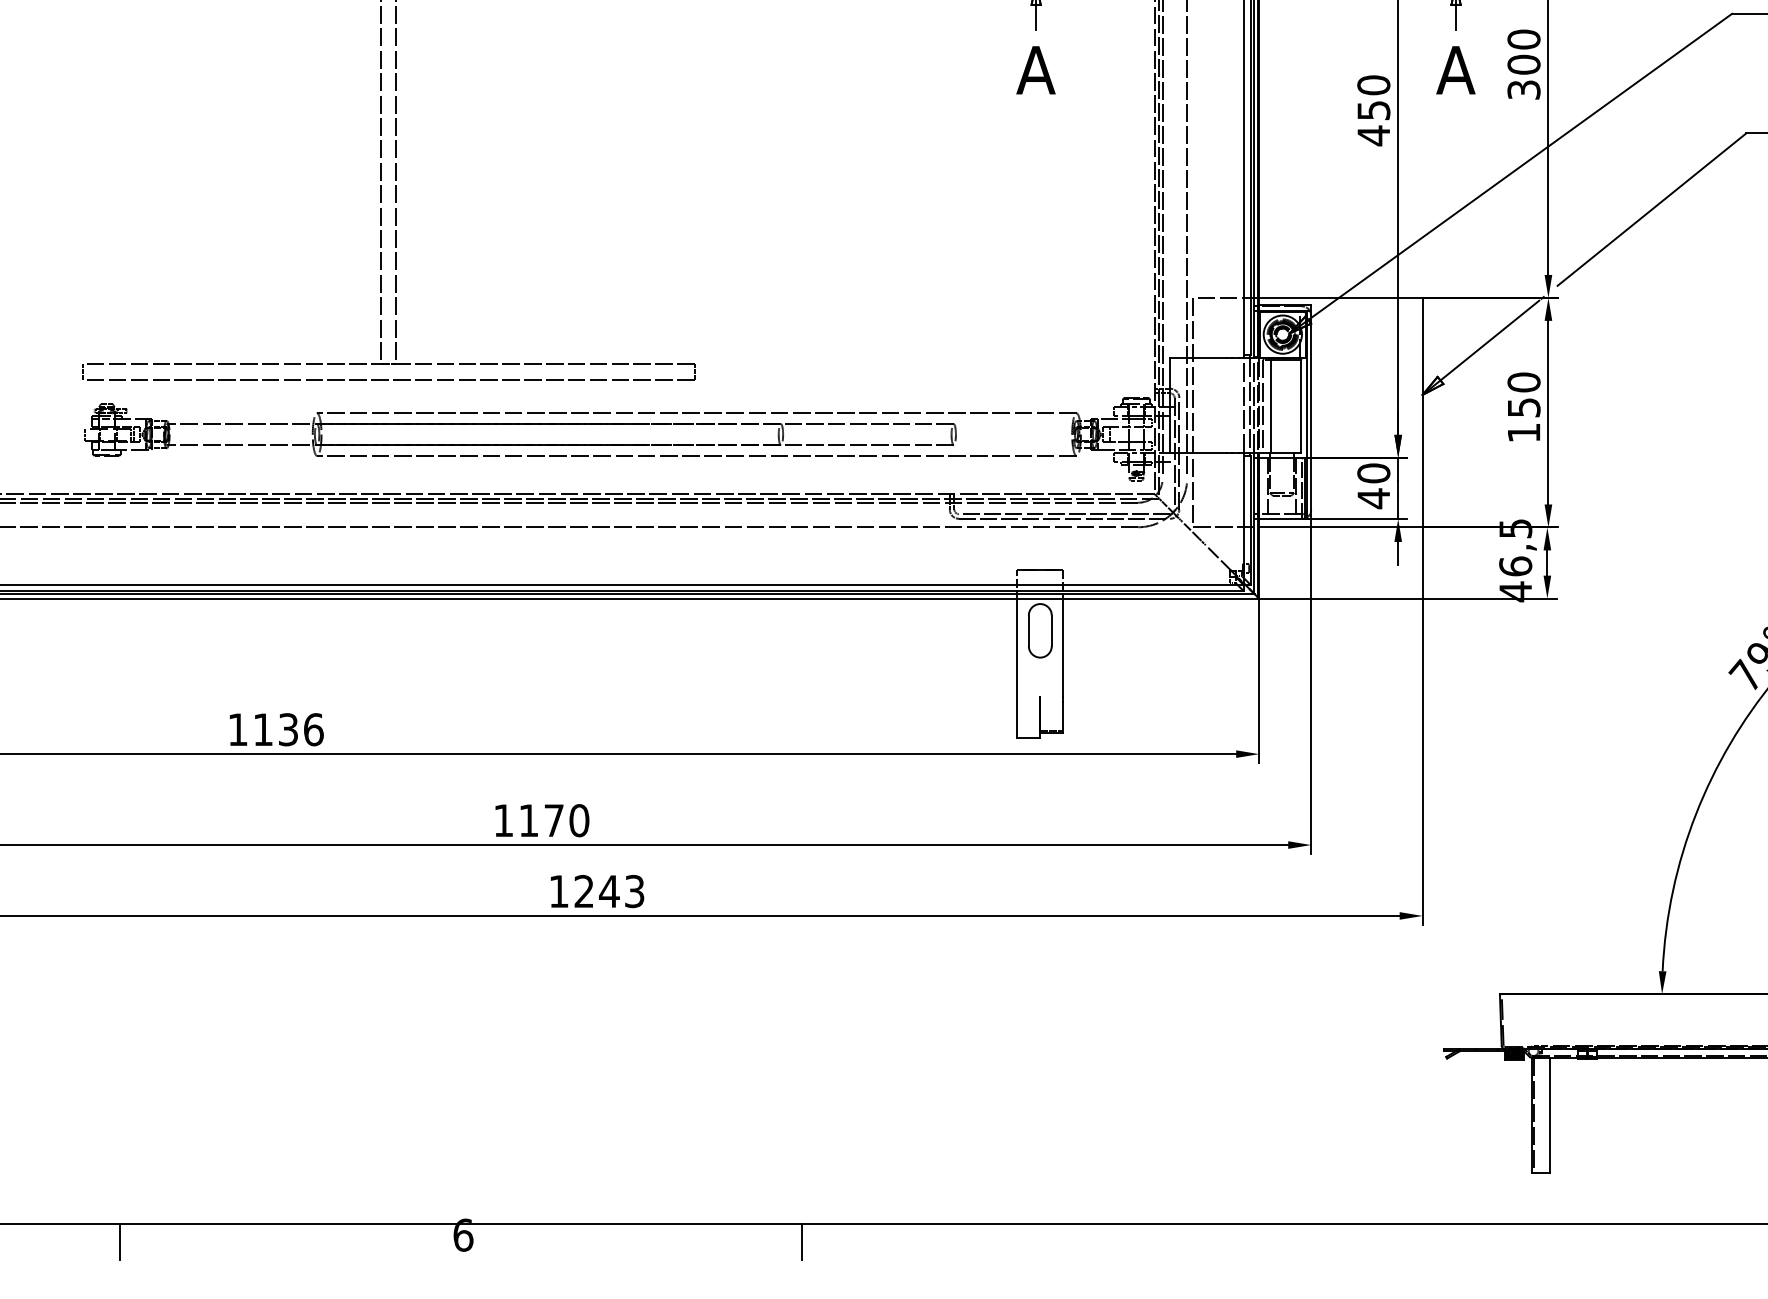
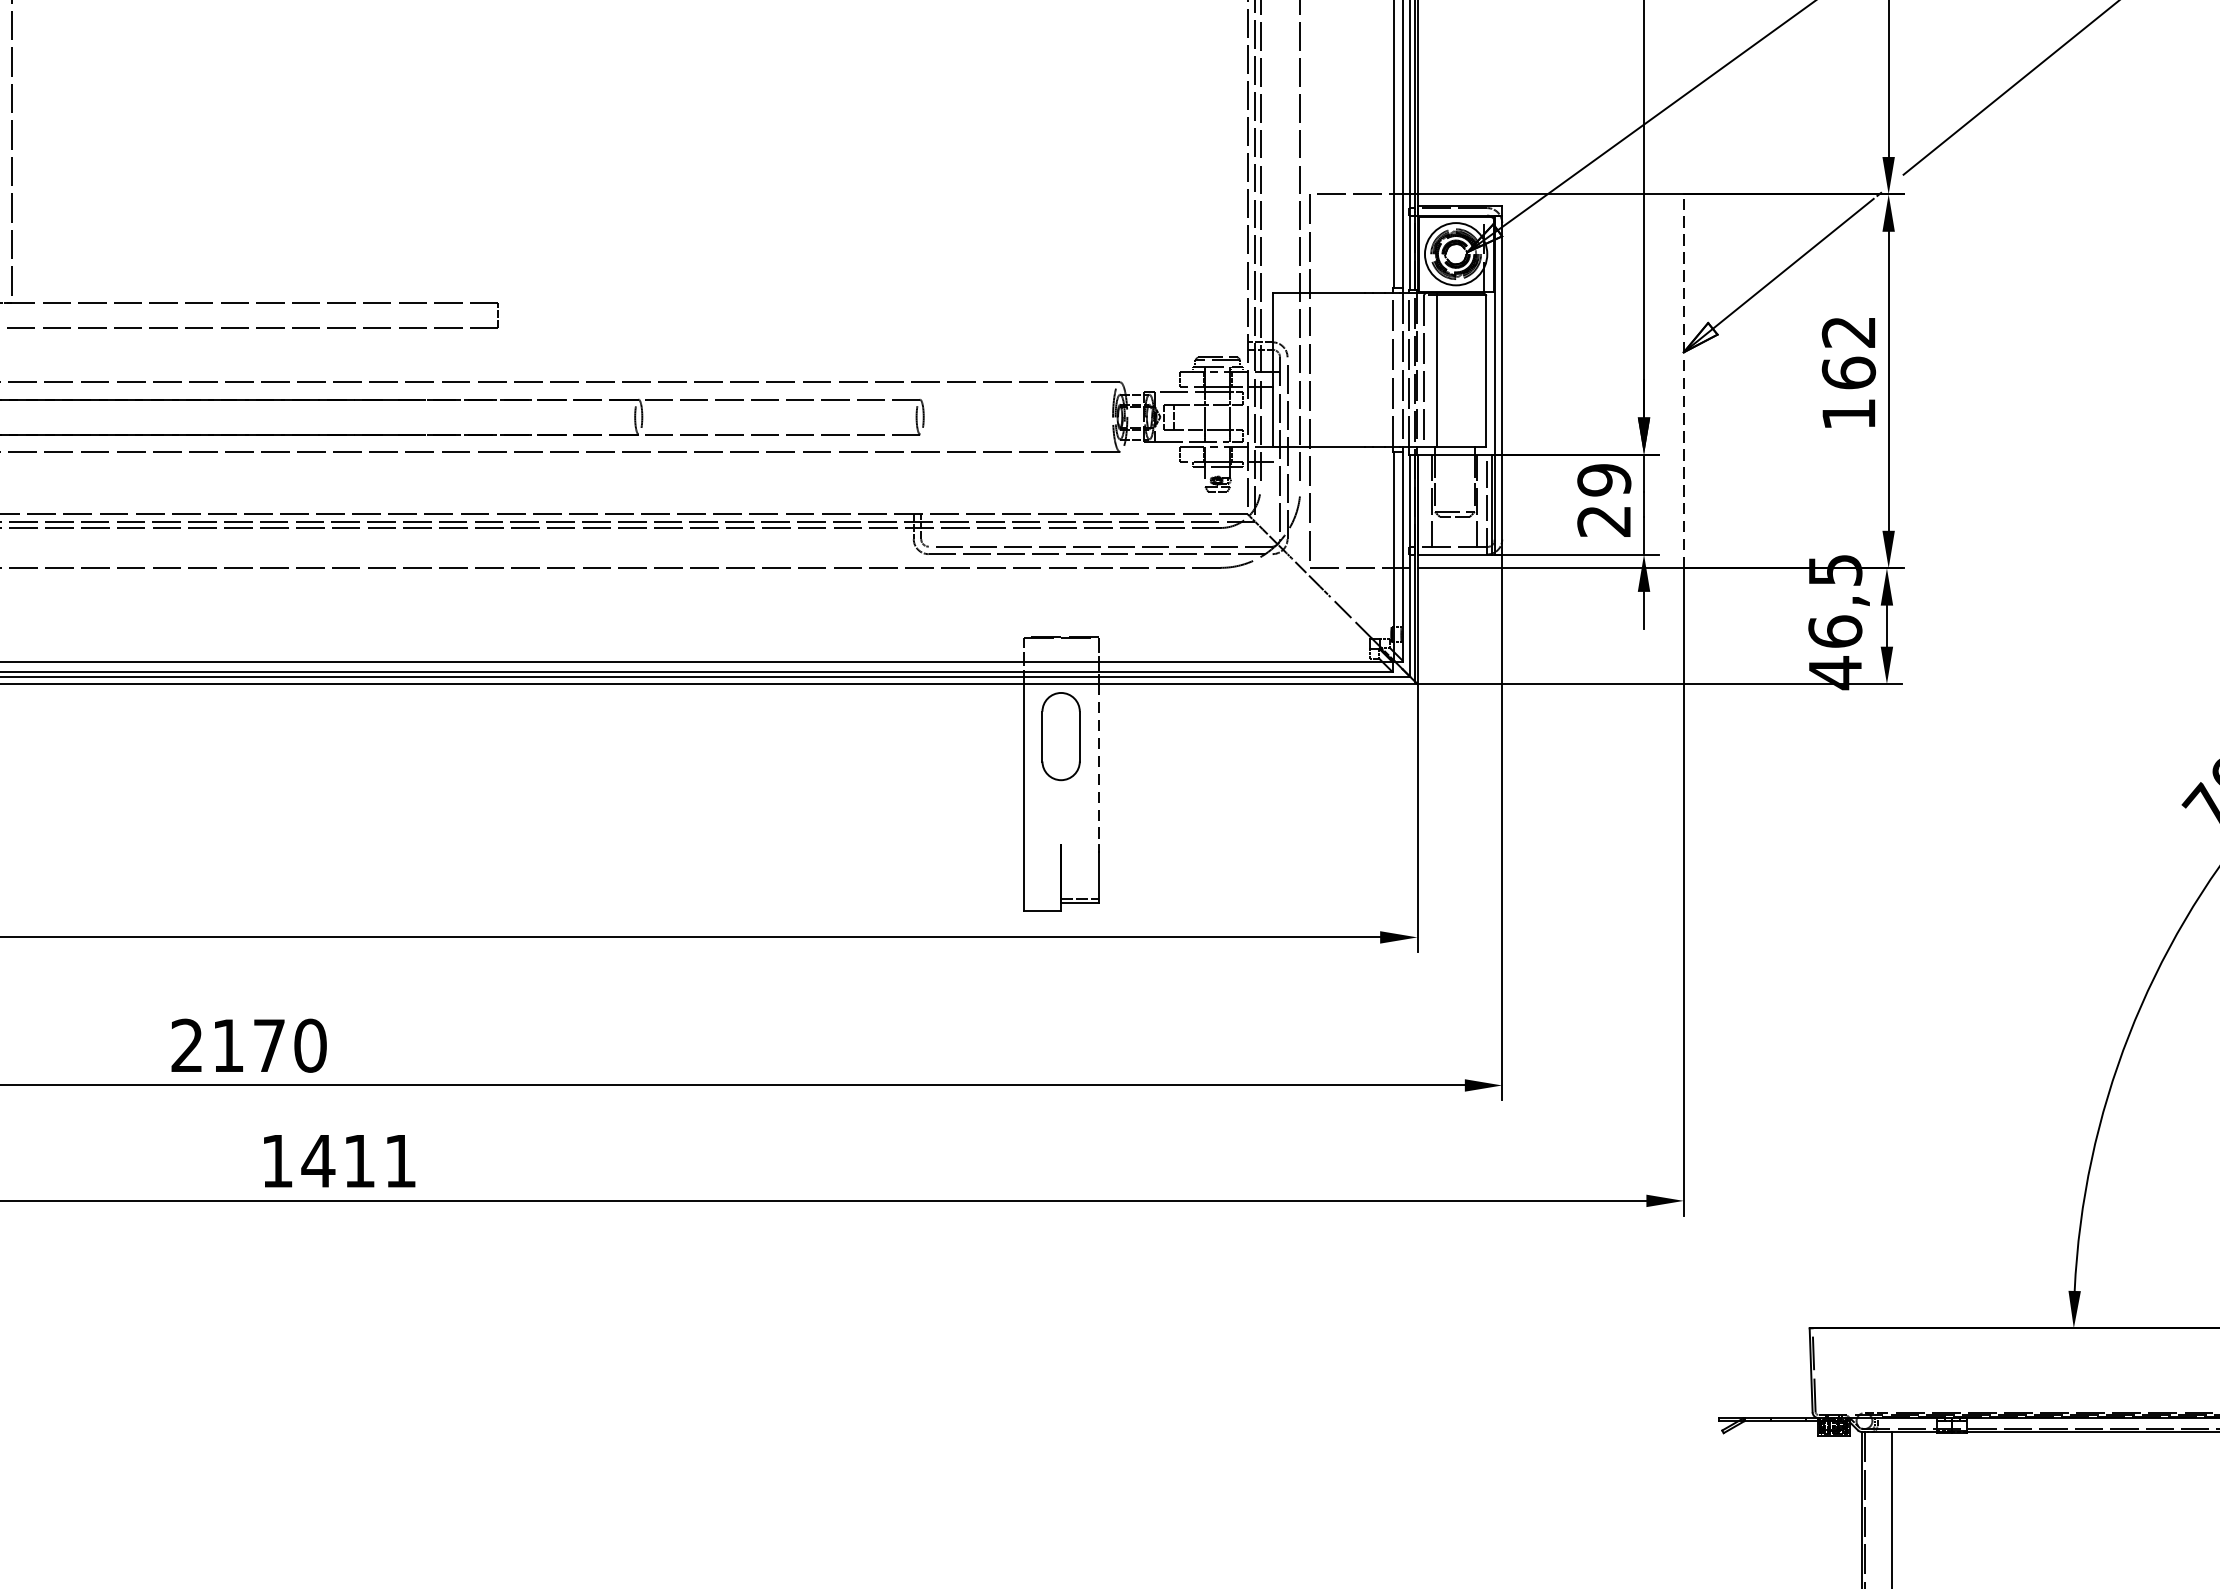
text: (1523, 394) -> (1848, 351), 150 -> 162
line: (1422, 412) -> (1683, 380), solid -> dashed
text: (1373, 486) -> (1603, 501), 40 -> 29
line: (1063, 648) -> (1098, 765), solid -> dashed
text: (503, 820) -> (186, 1045), 1170 -> 2170
text: (608, 891) -> (357, 1161), 1243 -> 1411

